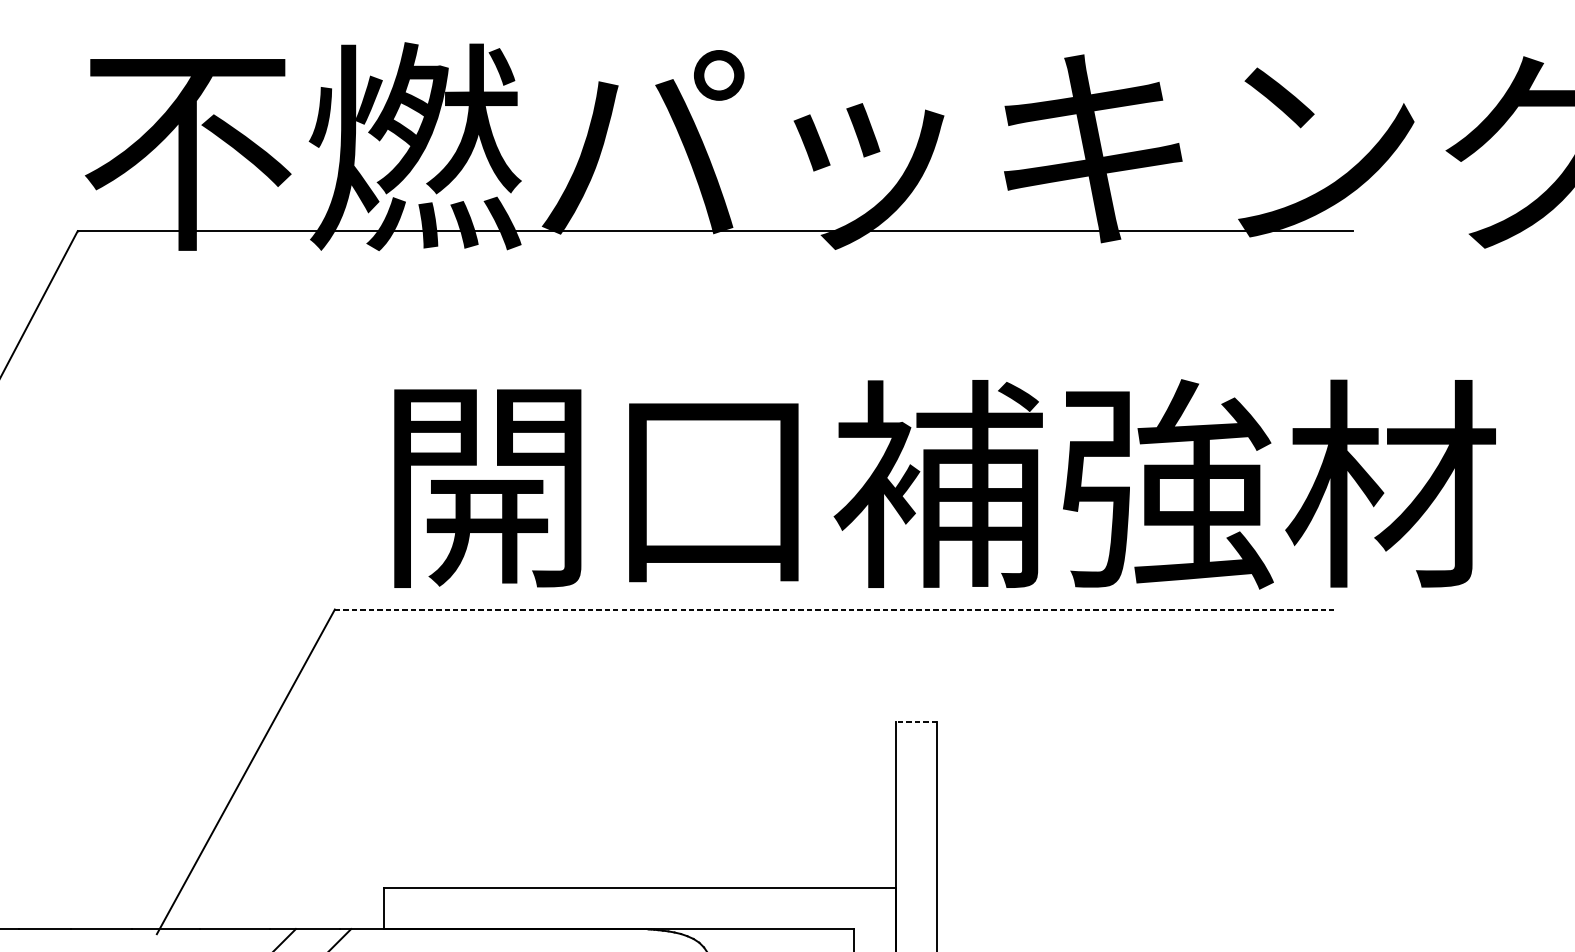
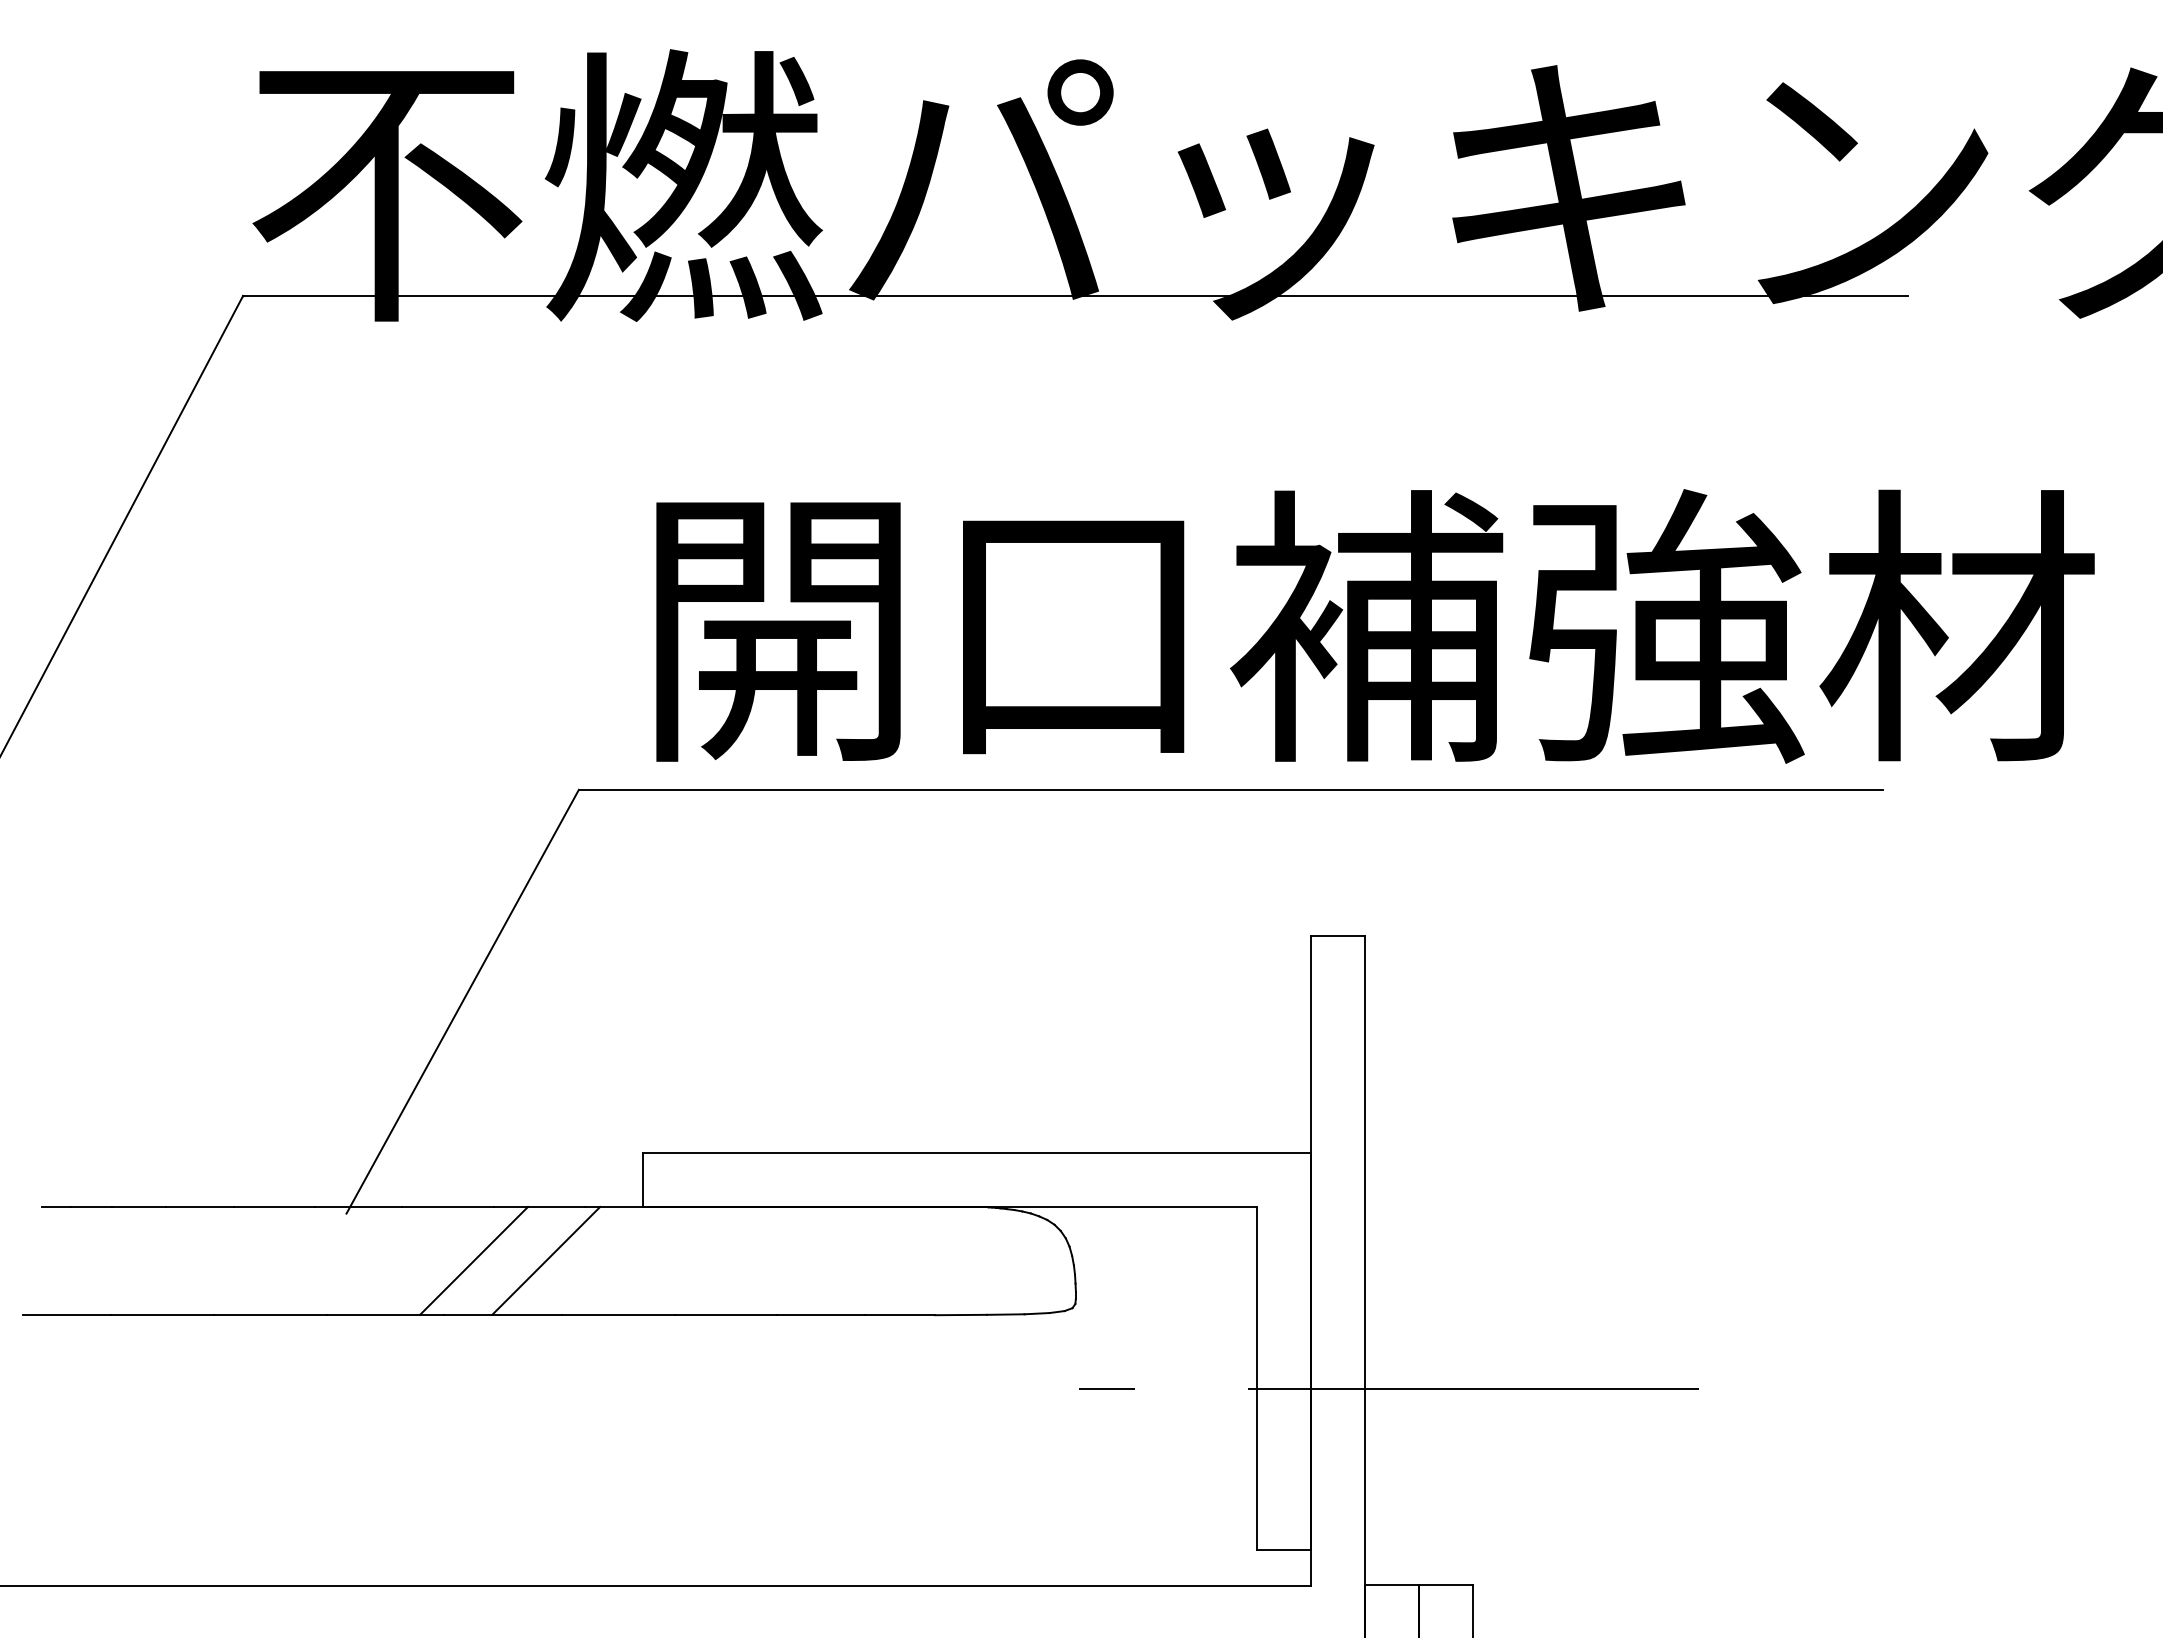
line: (834, 609) -> (1231, 789), dashed -> solid
line: (916, 721) -> (1337, 936), dashed -> solid

